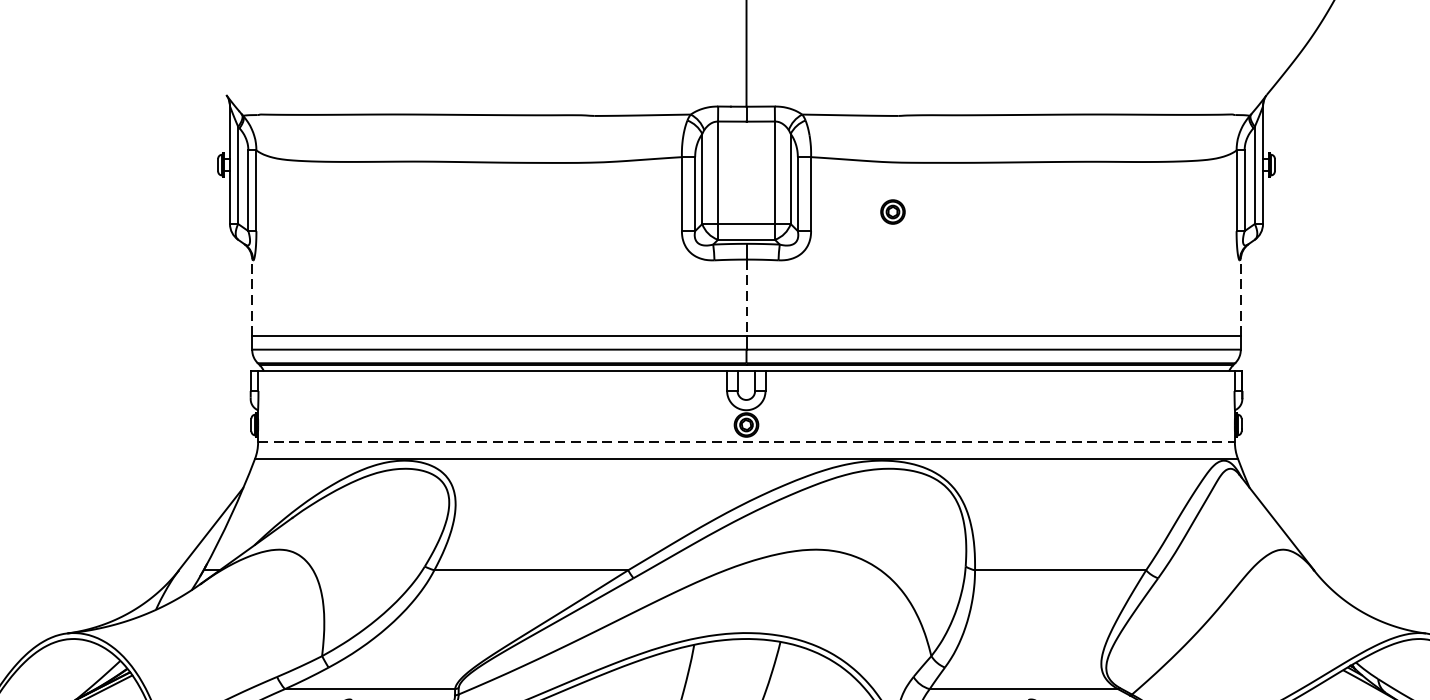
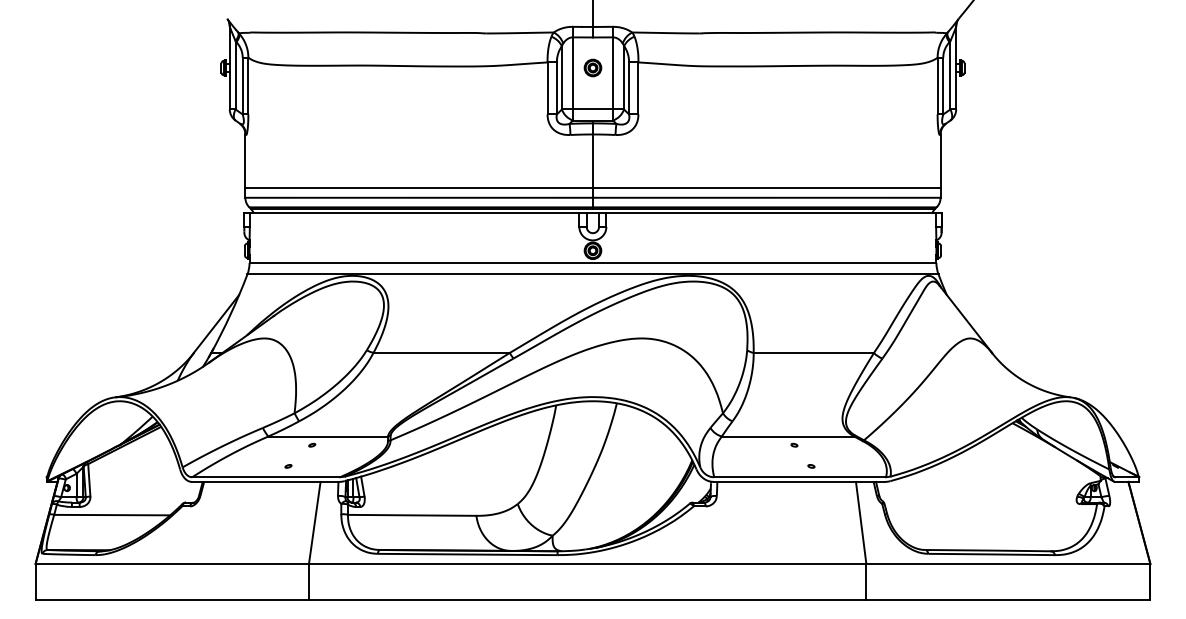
part: (892, 211) -> (592, 67), moved
line: (252, 298) -> (245, 161), dashed -> solid
line: (747, 298) -> (593, 161), dashed -> solid
line: (1240, 298) -> (940, 161), dashed -> solid
line: (747, 441) -> (593, 262), dashed -> solid

